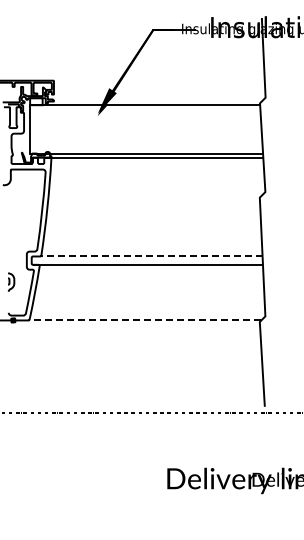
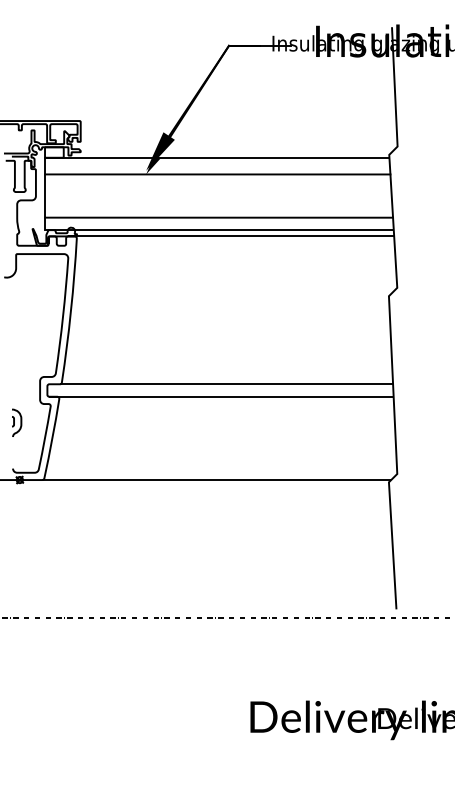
line: (145, 116) -> (217, 174), added
line: (146, 145) -> (219, 218), added
line: (150, 256) -> (225, 384), dashed -> solid
line: (144, 320) -> (216, 480), dashed -> solid

